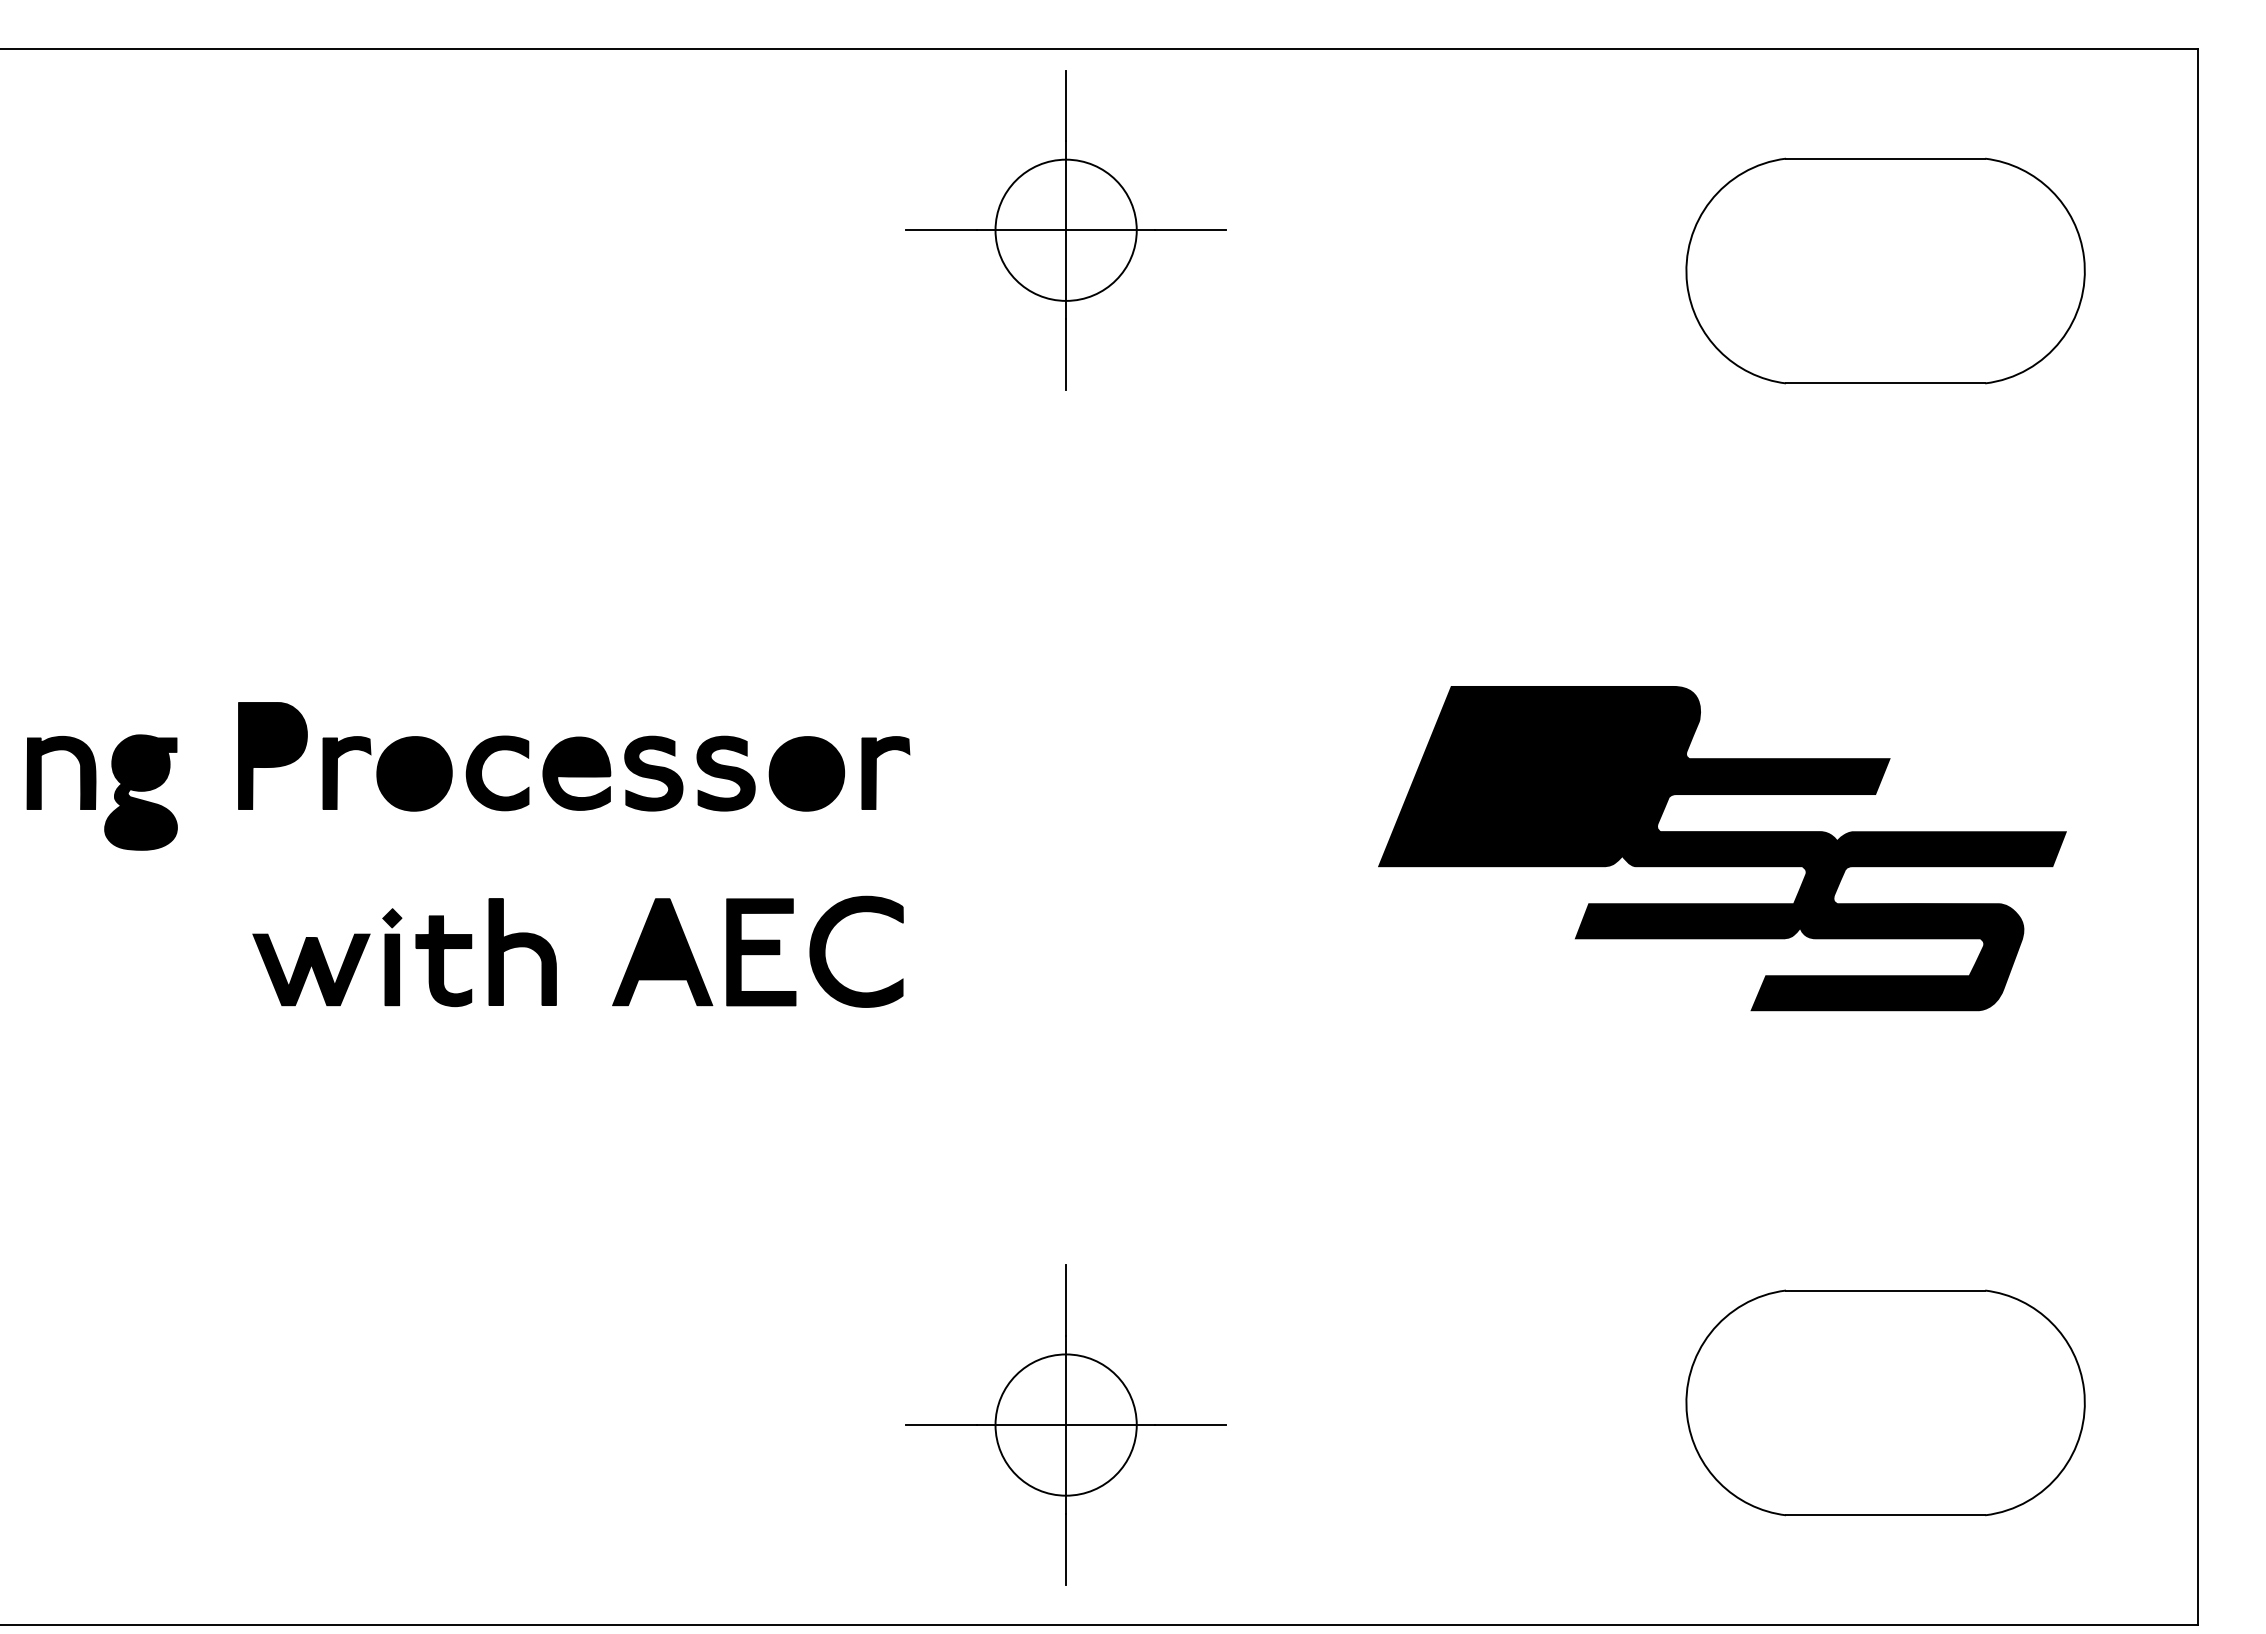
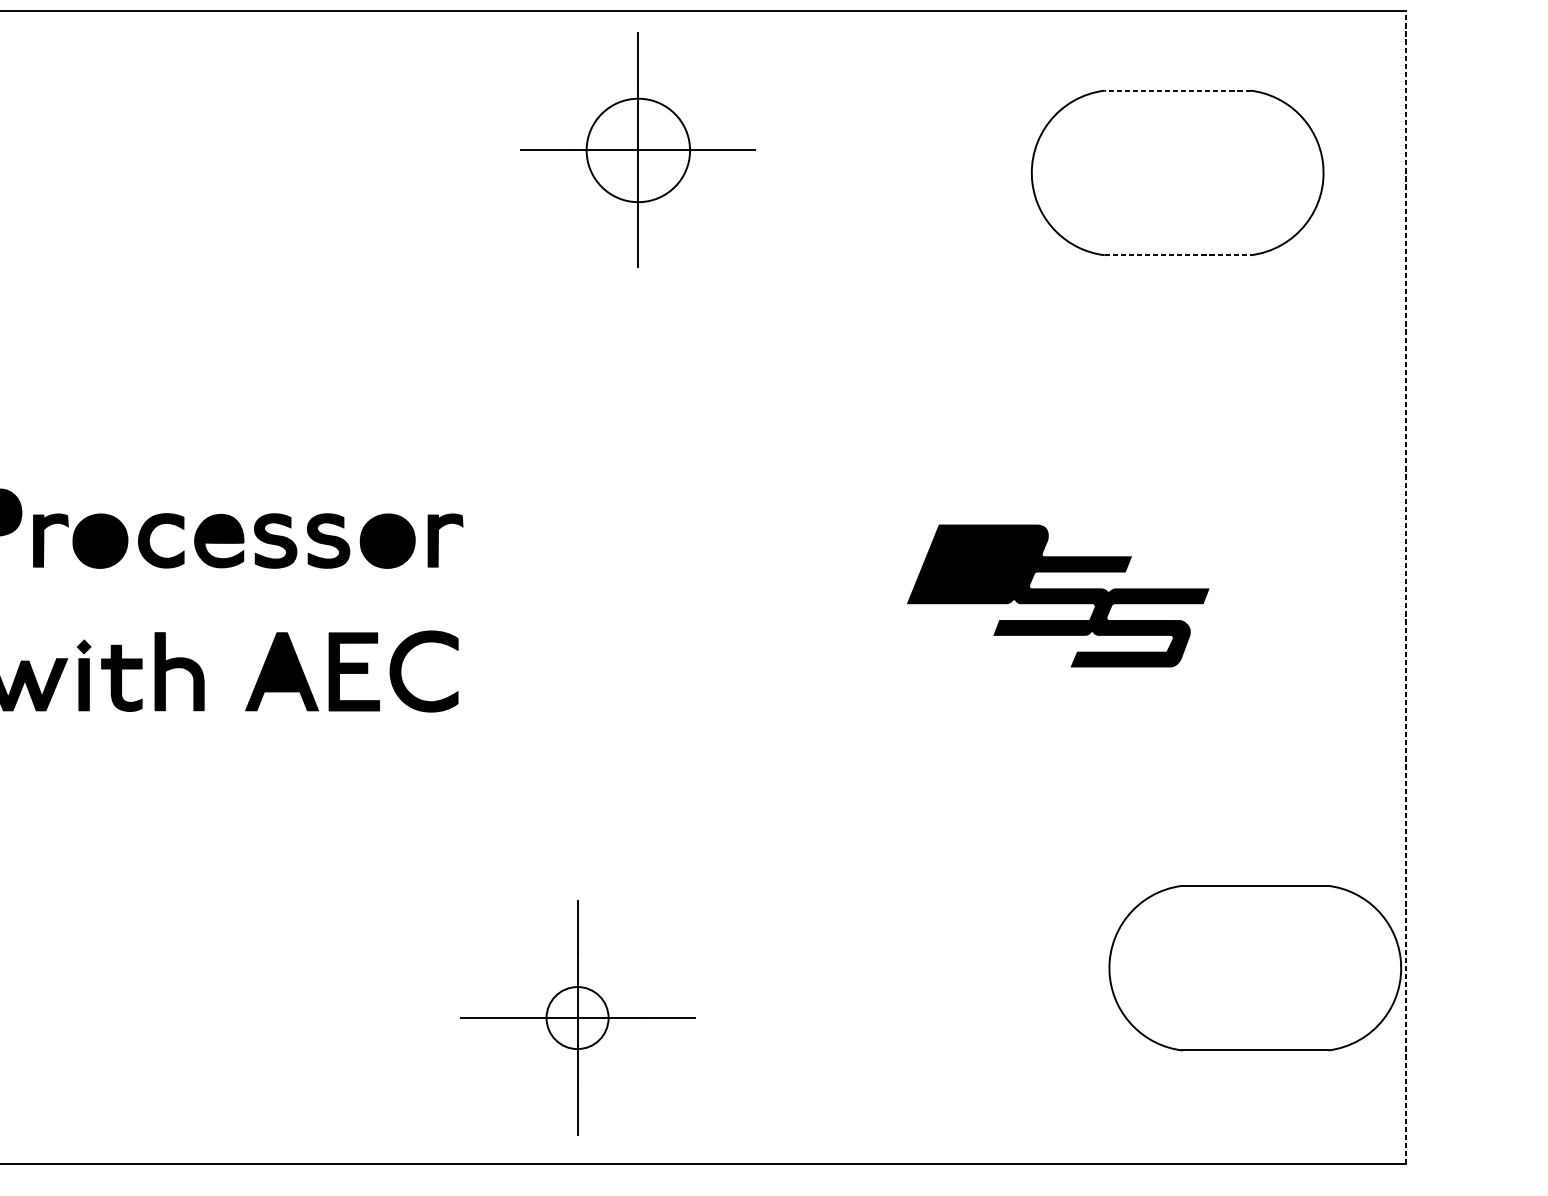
line: (1885, 158) -> (1177, 90), solid -> dashed
part: (1065, 230) -> (637, 150), moved
line: (1885, 383) -> (1177, 255), solid -> dashed
line: (2198, 836) -> (1406, 587), solid -> dashed
part: (1722, 848) -> (1058, 595), size x0.6
part: (1885, 1402) -> (1255, 967), moved
circle: (1065, 1424) -> (577, 1017), size x0.6

